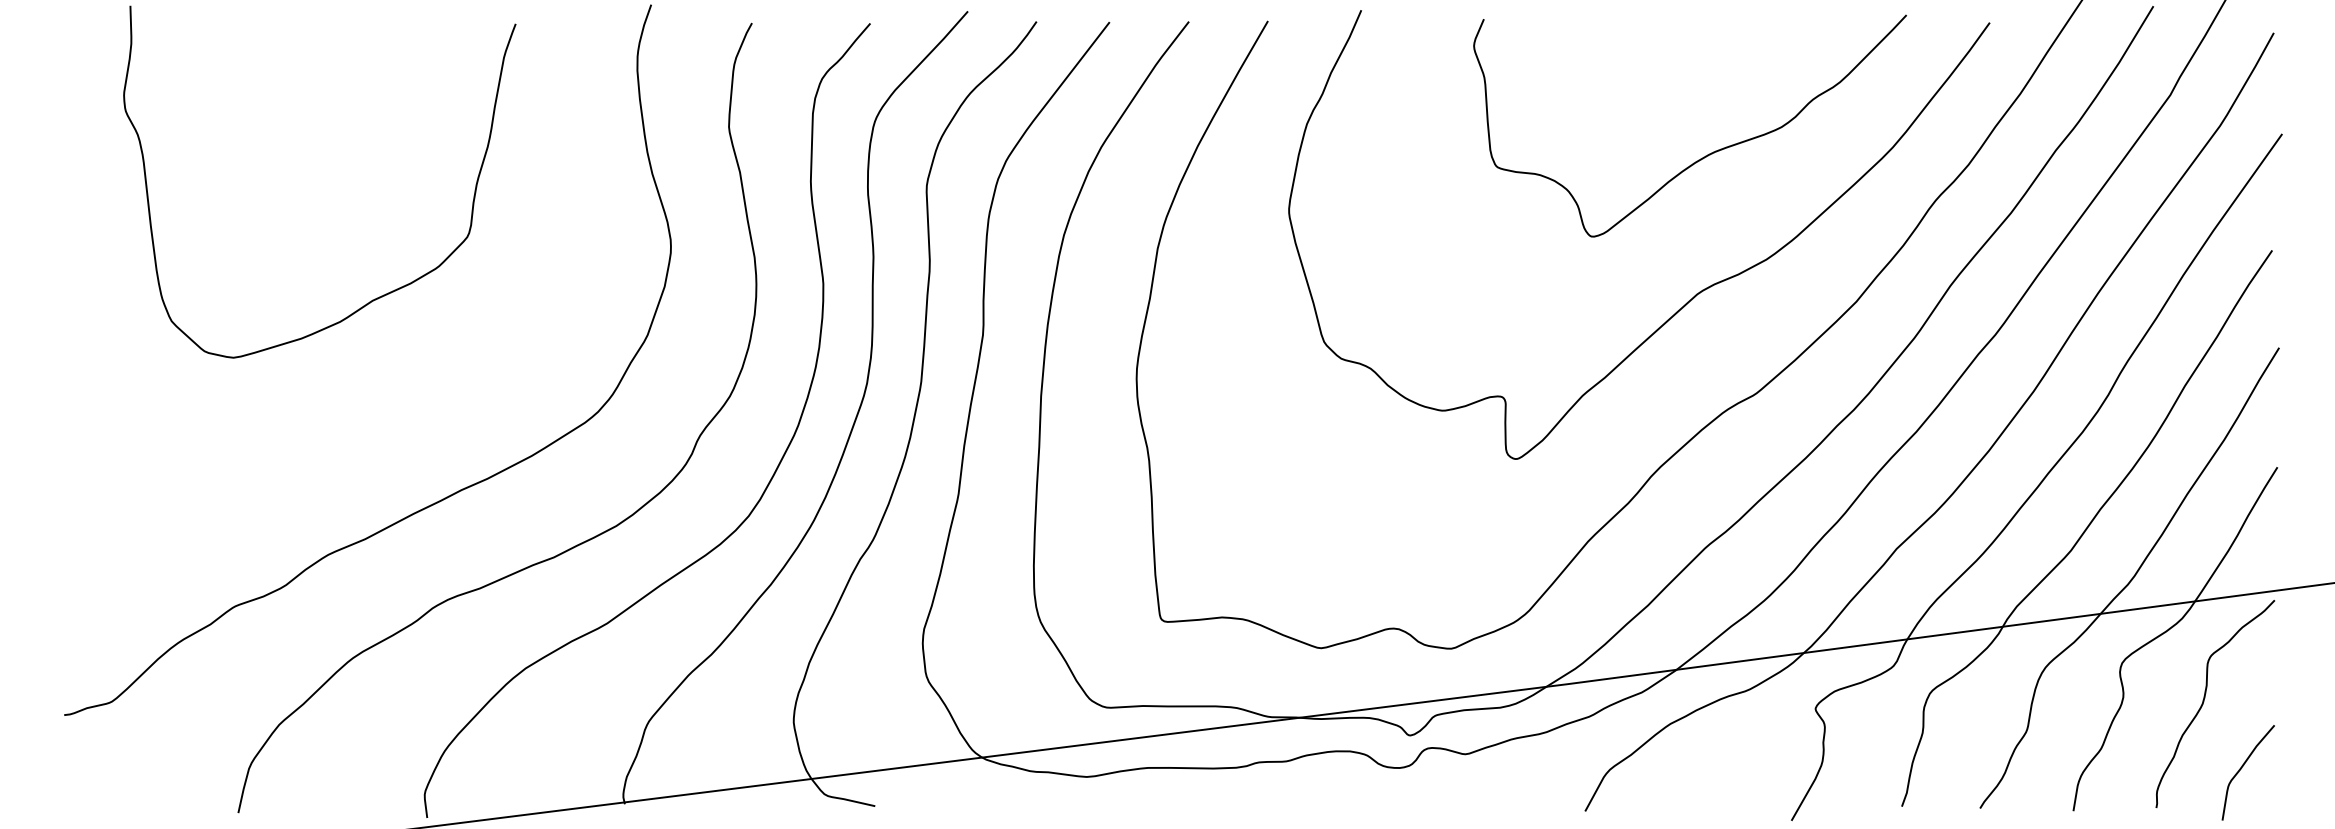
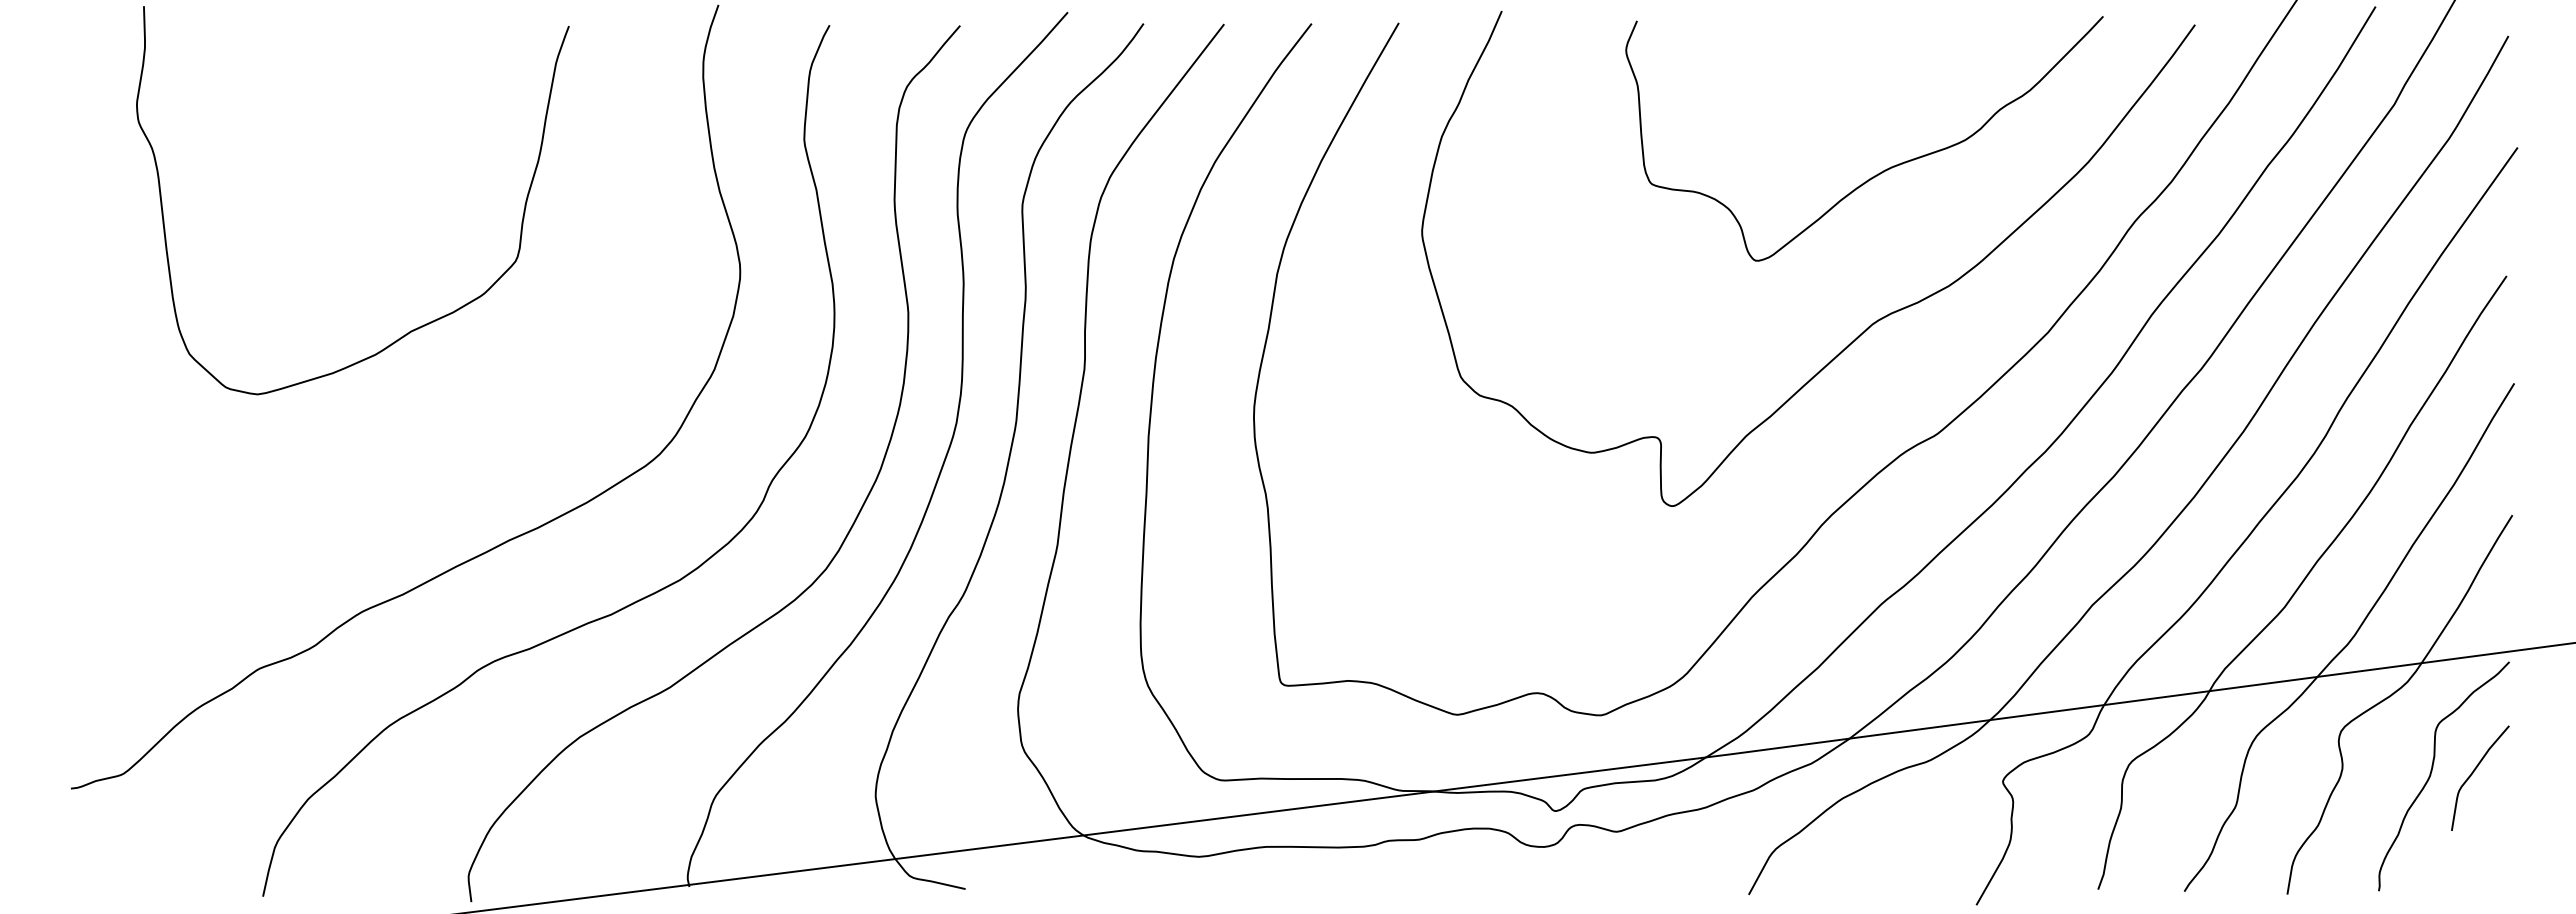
curve: (2242, 768) -> (2473, 773), moved

